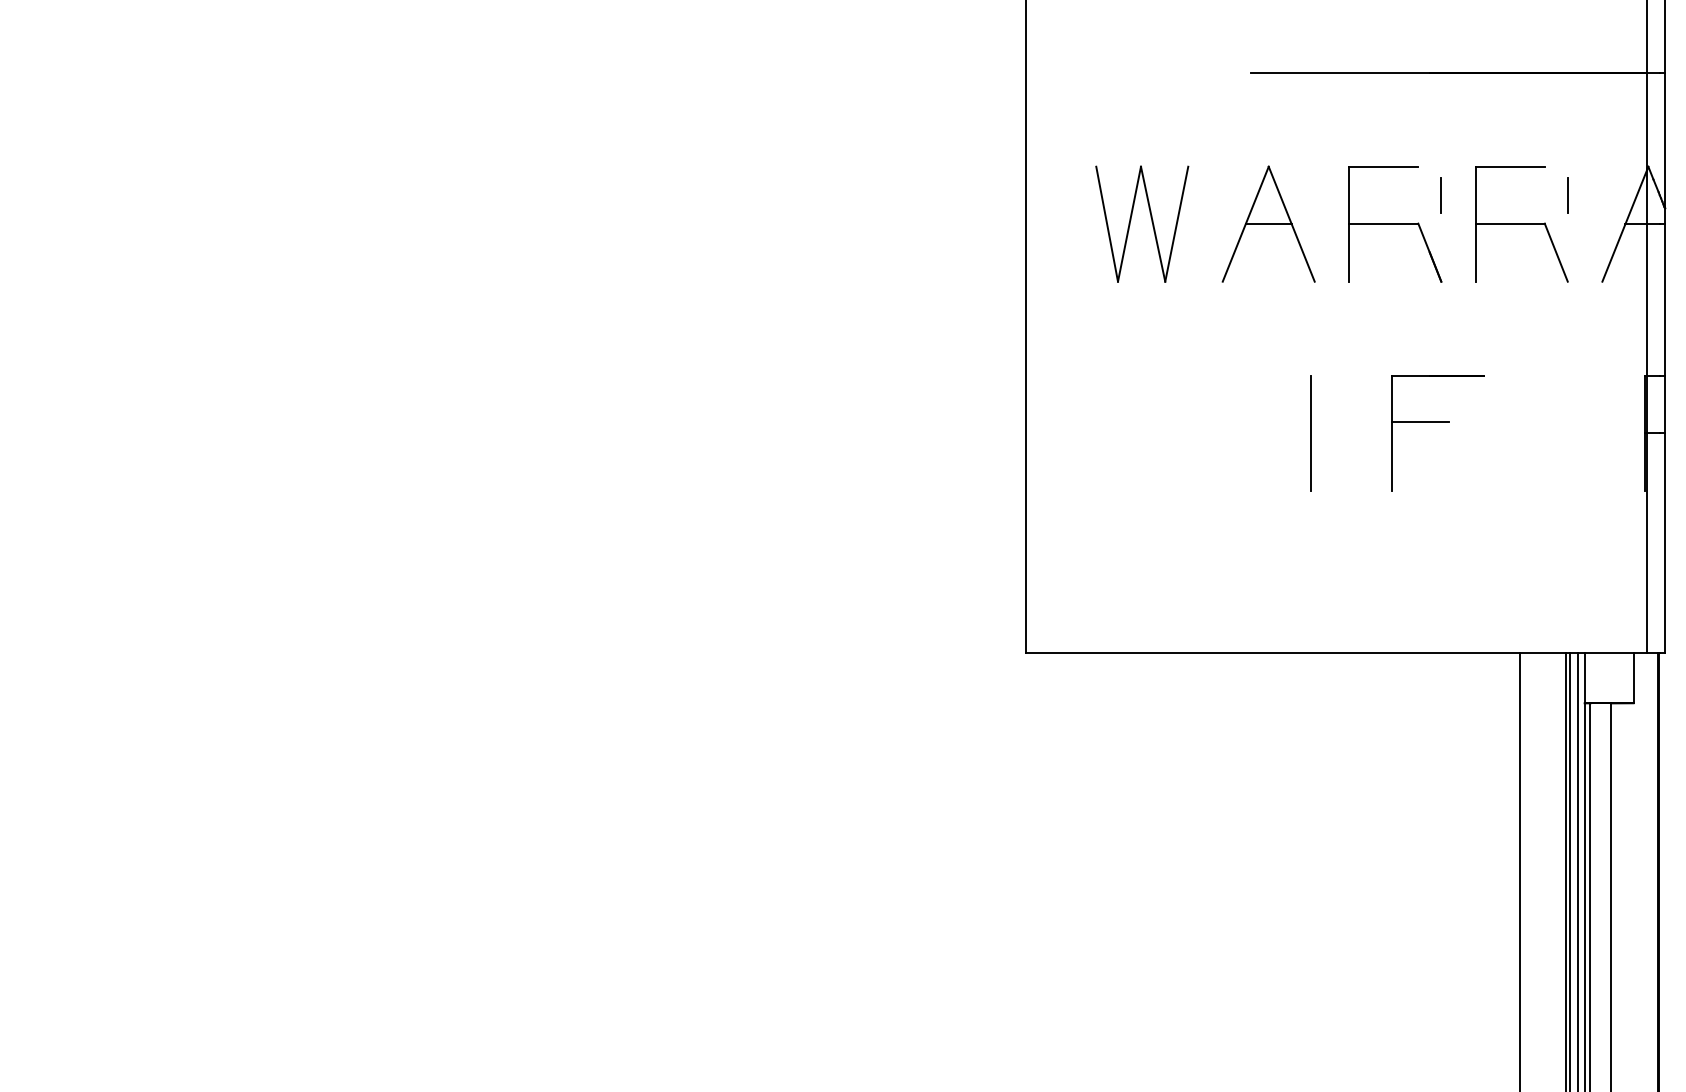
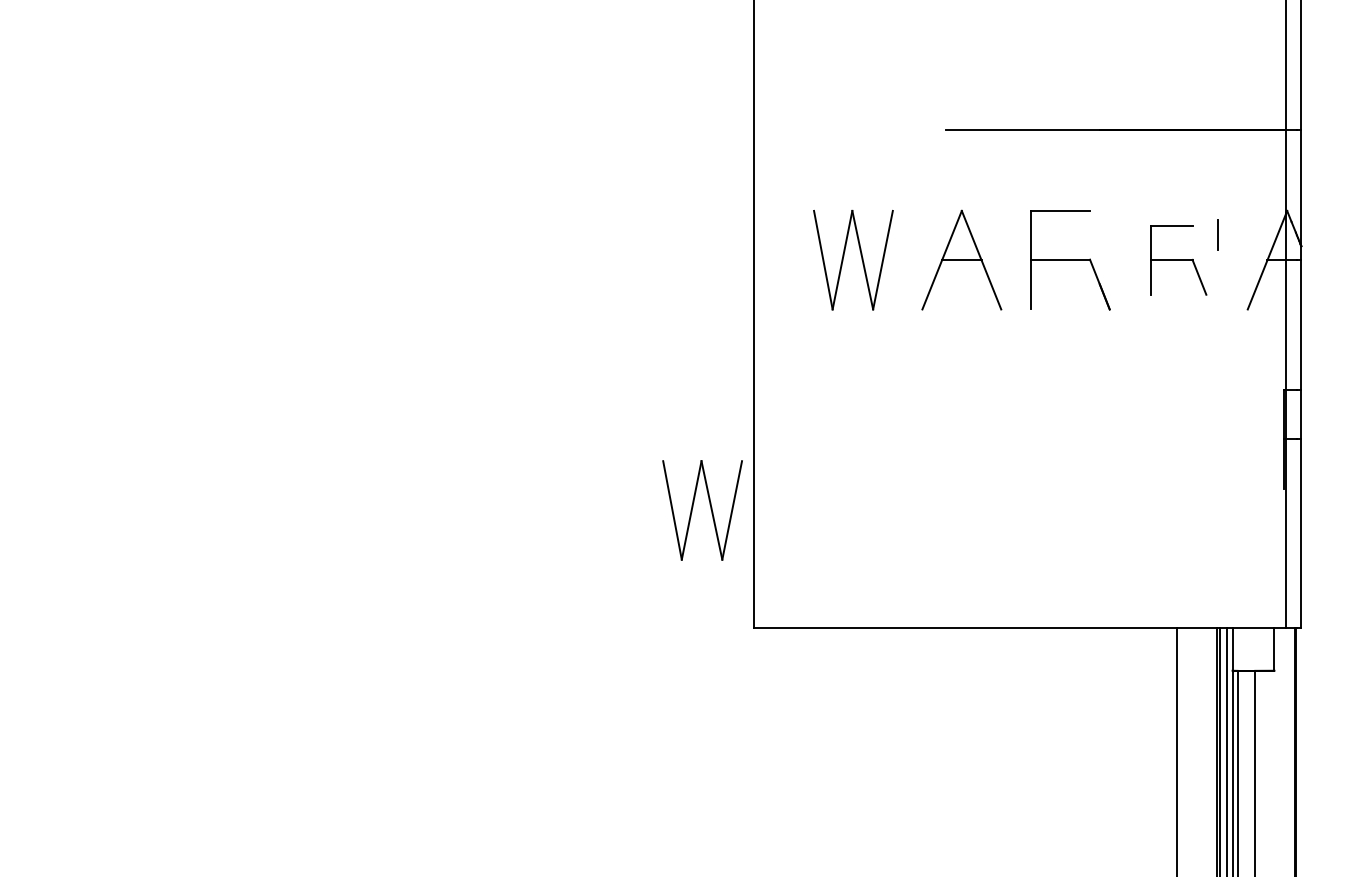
line: (1441, 194) -> (1109, 234), removed
part: (1521, 224) -> (1178, 260), size x0.7
part: (1437, 422) -> (1106, 430), removed
line: (1311, 432) -> (998, 438), removed
part: (975, 514) -> (710, 508), added

